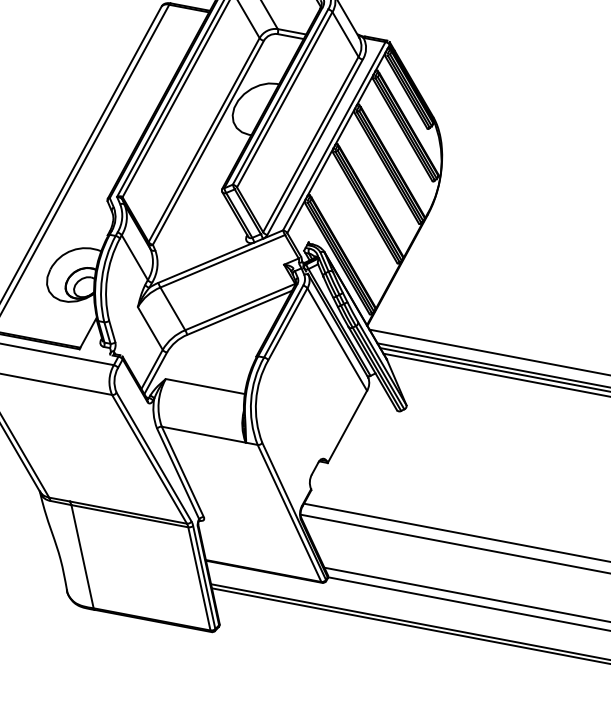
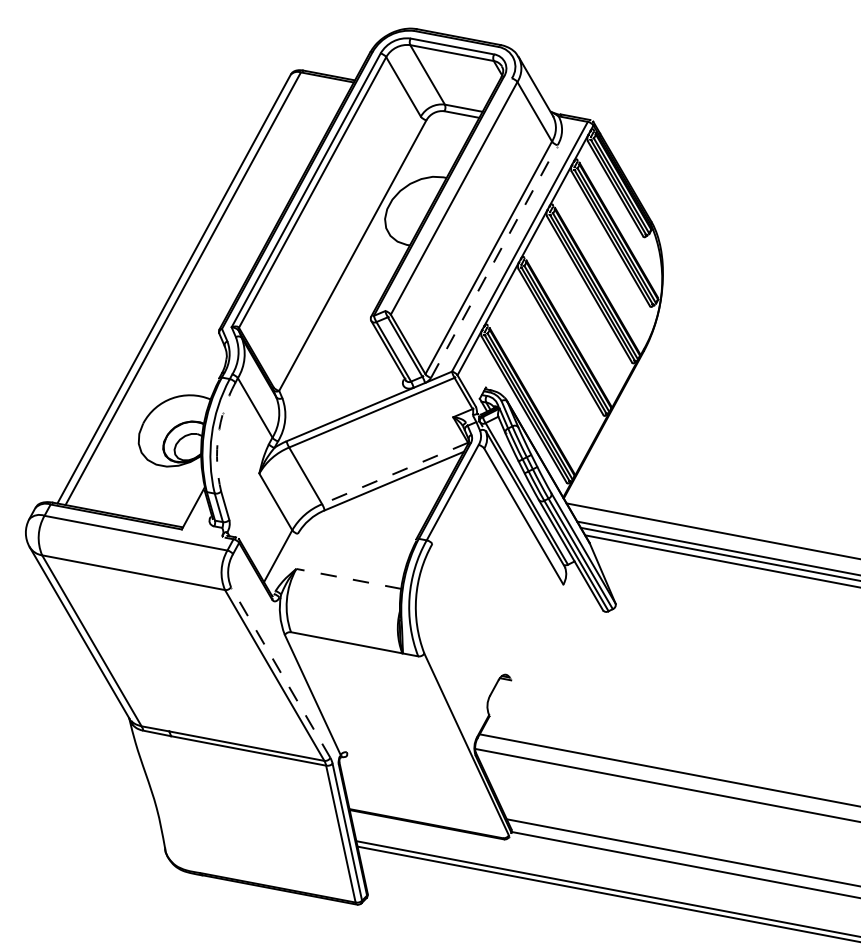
line: (280, 96) -> (448, 194), removed
line: (203, 139) -> (346, 251), removed
line: (315, 147) -> (494, 261), solid -> dashed
arc: (107, 278) -> (218, 435), solid -> dashed
line: (239, 307) -> (394, 473), solid -> dashed
line: (288, 323) -> (458, 495), removed
line: (155, 372) -> (282, 560), removed
line: (205, 386) -> (348, 578), solid -> dashed
line: (347, 426) -> (537, 632), removed
line: (153, 457) -> (280, 672), solid -> dashed
line: (182, 472) -> (318, 692), removed
line: (289, 513) -> (460, 747), removed
line: (82, 556) -> (185, 804), removed

